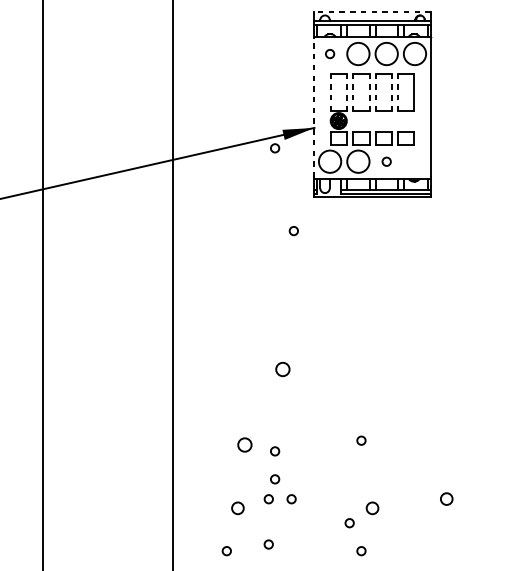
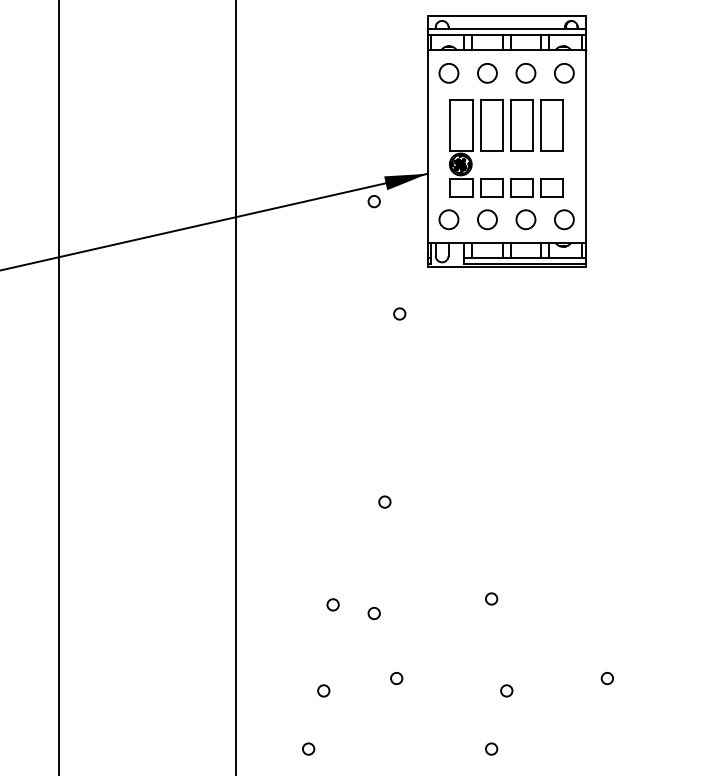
line: (372, 11) -> (506, 15), dashed -> solid
circle: (358, 53) -> (487, 72), size x0.62
circle: (386, 53) -> (525, 72), size x0.62
circle: (414, 53) -> (563, 72), size x0.62
circle: (329, 54) -> (448, 73), size x1.67
line: (331, 92) -> (450, 125), dashed -> solid
line: (347, 92) -> (472, 125), dashed -> solid
line: (353, 92) -> (480, 125), dashed -> solid
line: (369, 92) -> (502, 125), dashed -> solid
line: (375, 92) -> (510, 125), dashed -> solid
line: (391, 92) -> (532, 125), dashed -> solid
line: (397, 92) -> (540, 125), dashed -> solid
line: (314, 107) -> (427, 146), dashed -> solid
circle: (329, 161) -> (448, 219), size x0.62
circle: (358, 161) -> (487, 219), size x0.62
circle: (386, 161) -> (525, 219), size x1.67
circle: (415, 161) -> (564, 219), added
circle: (282, 369) -> (384, 501), size x0.62
circle: (244, 444) -> (332, 604), size x0.62
circle: (274, 479) -> (373, 651), removed
circle: (268, 499) -> (365, 678), removed
circle: (445, 499) -> (606, 678), size x0.71
circle: (237, 508) -> (323, 690), size x0.71
circle: (372, 508) -> (506, 690), size x0.71
circle: (349, 522) -> (475, 710), removed
circle: (268, 544) -> (365, 739), removed

